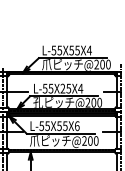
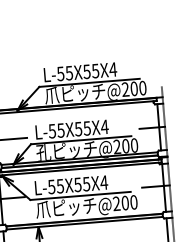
text: (62, 88) -> (77, 128), L-55X25X4 -> L-55X55X4
text: (76, 126) -> (103, 183), L-55X55X6 -> L-55X55X4

